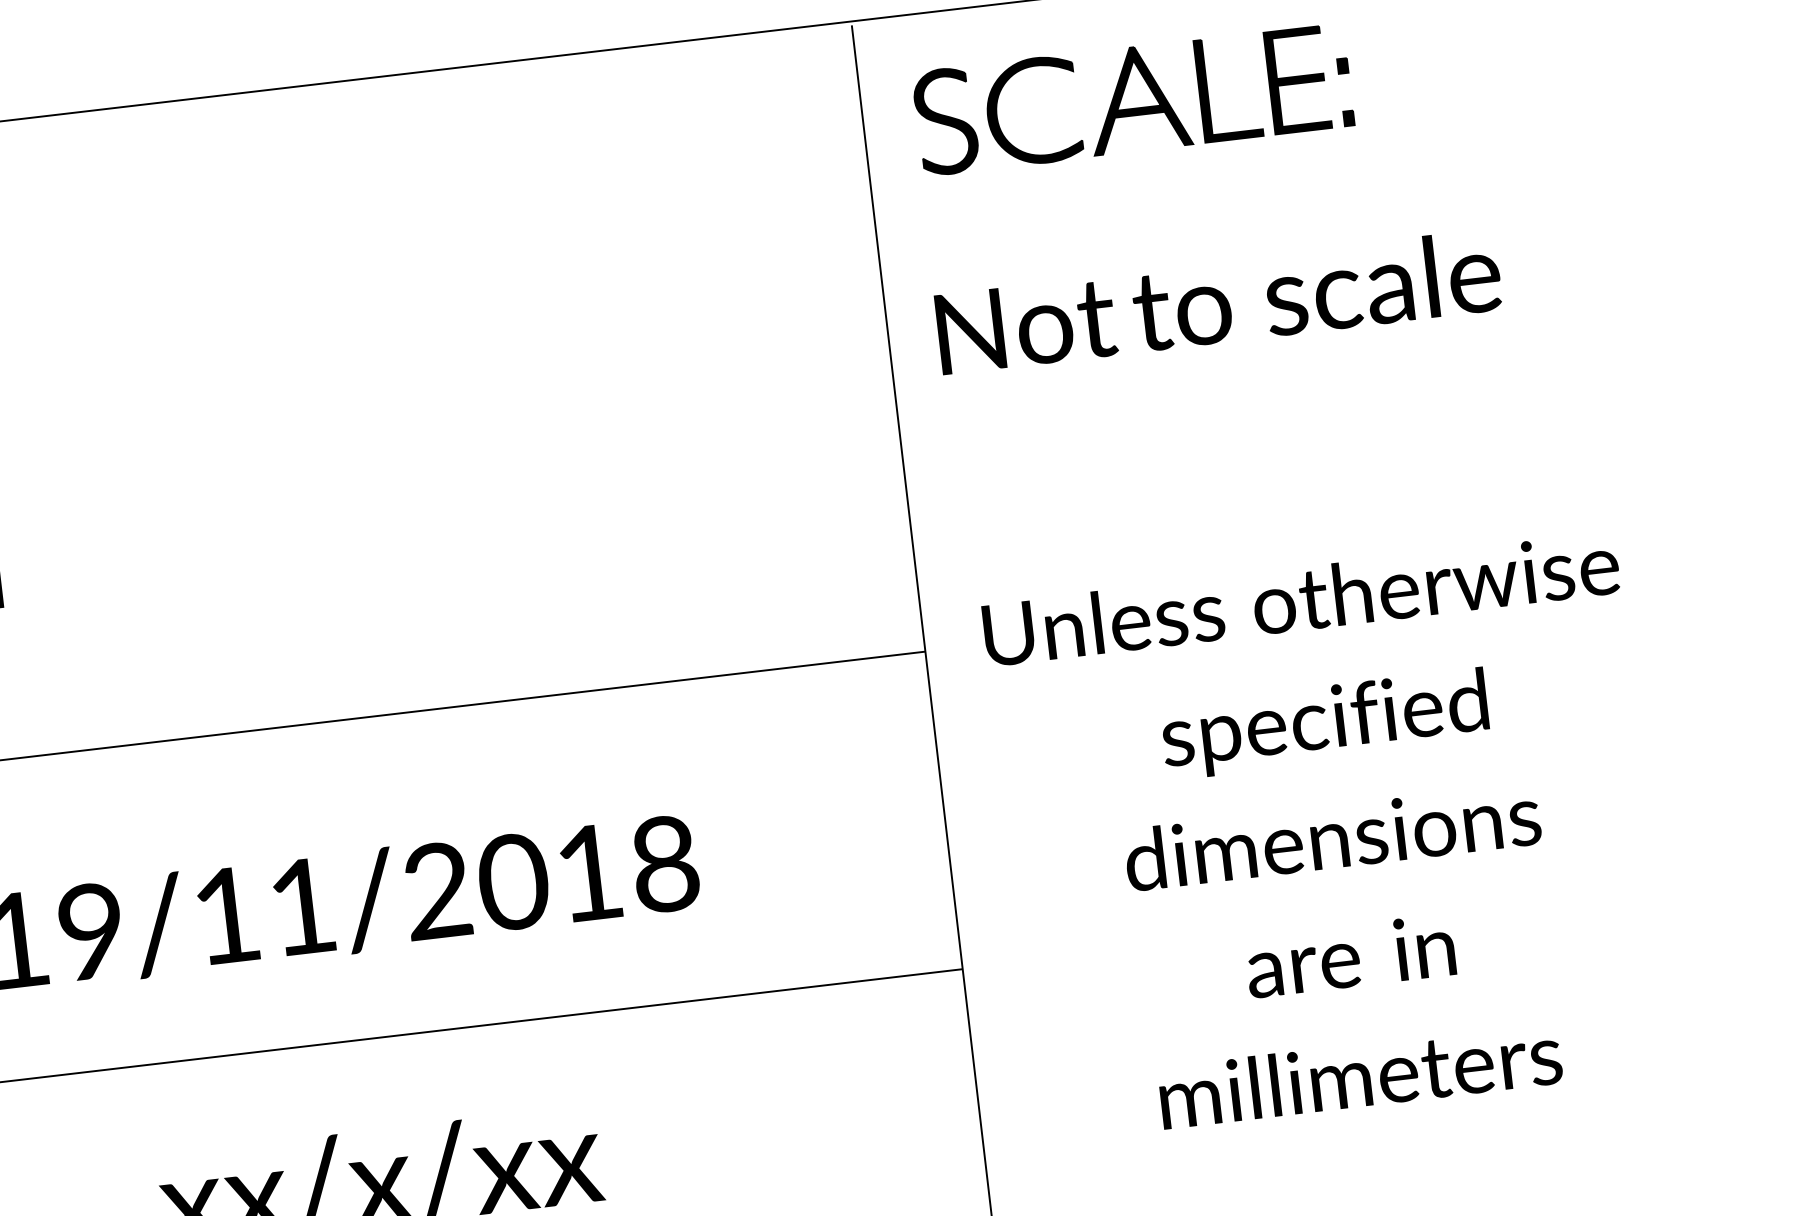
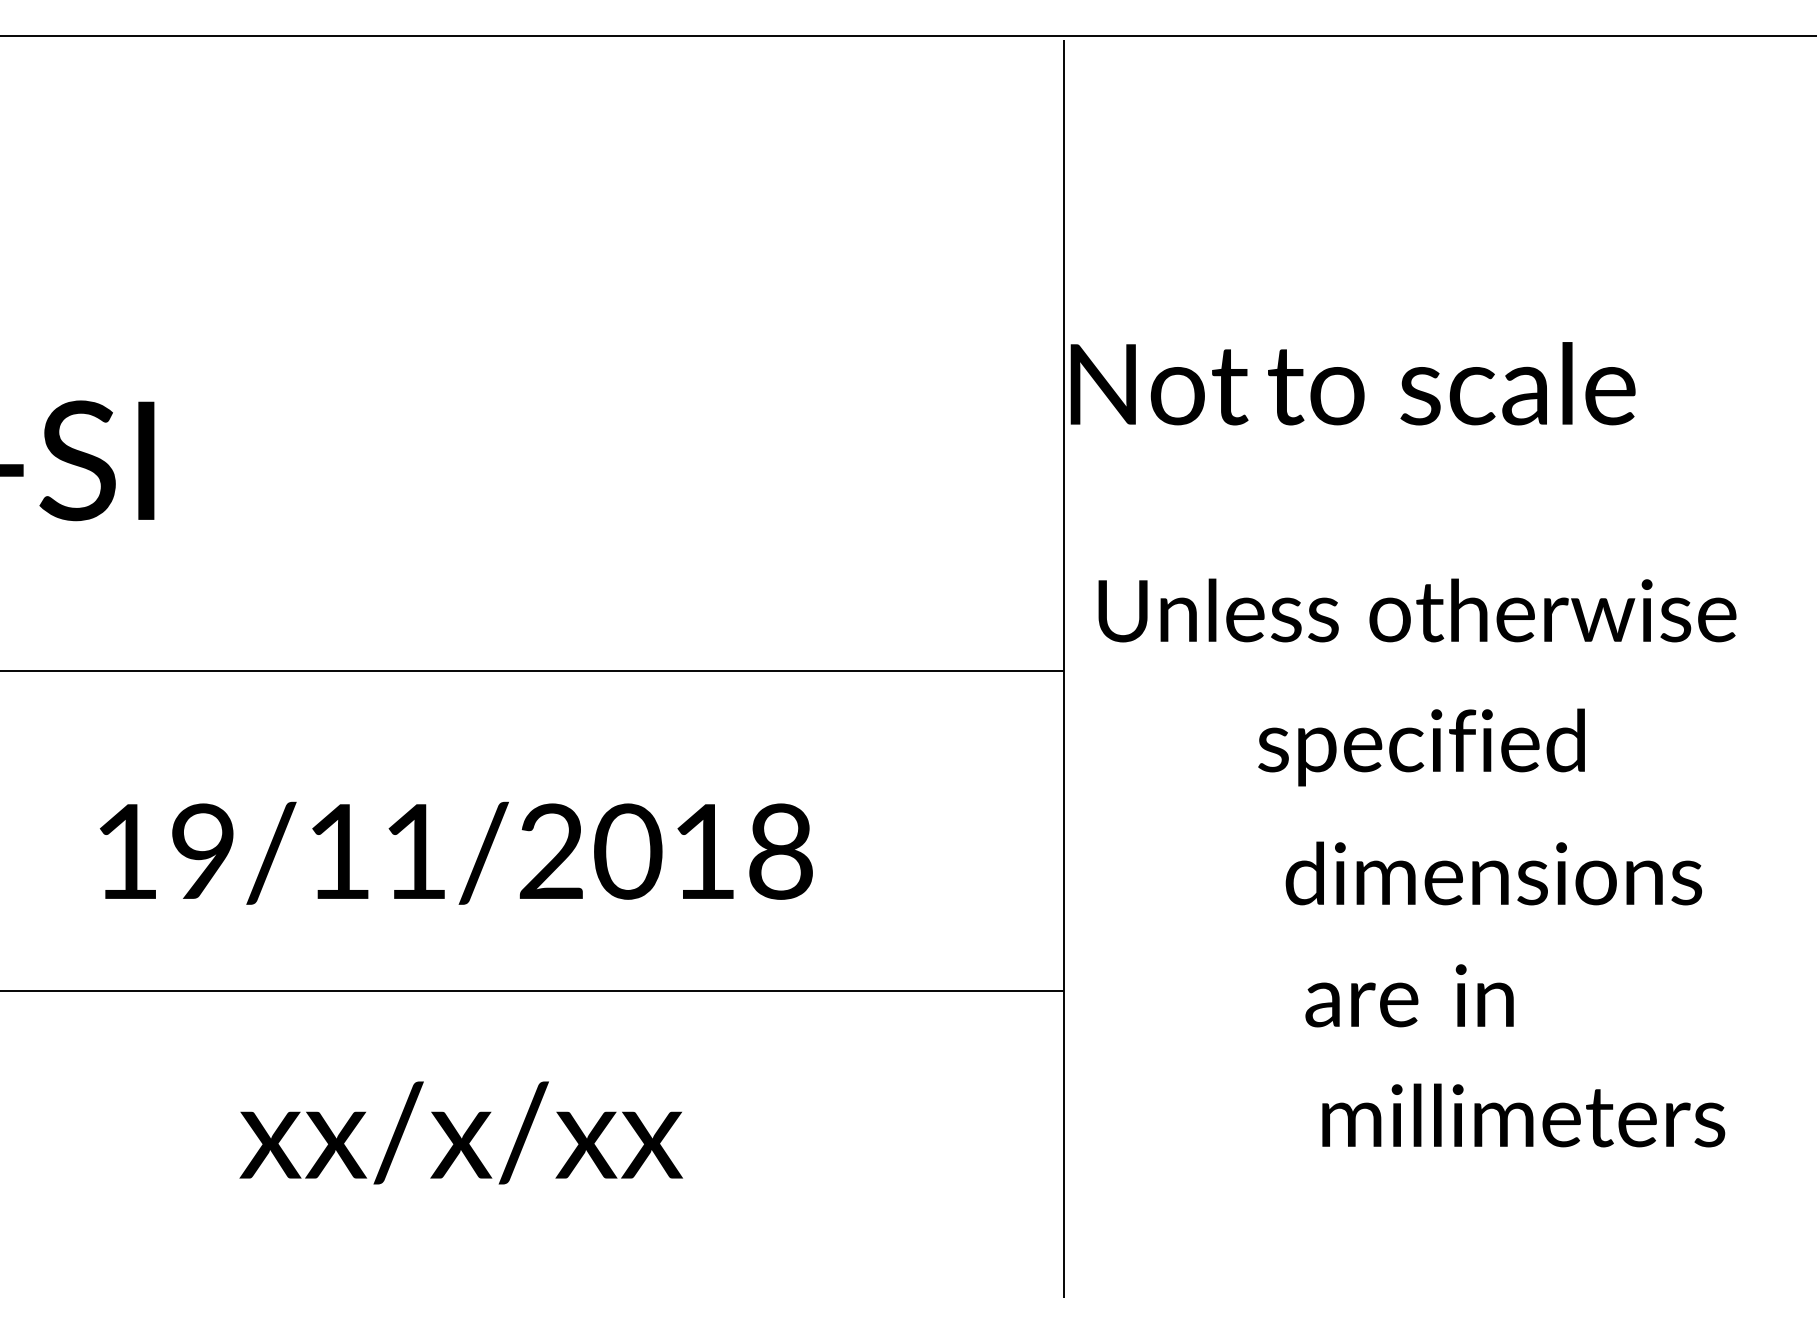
part: (1132, 99) -> (1334, 146), removed
text: (1218, 301) -> (1352, 383), moved
text: (1301, 599) -> (1417, 610), moved
text: (1325, 724) -> (1421, 747), moved
text: (1332, 837) -> (1493, 873), moved
text: (1350, 955) -> (1409, 995), moved
text: (1360, 1075) -> (1523, 1115), moved

